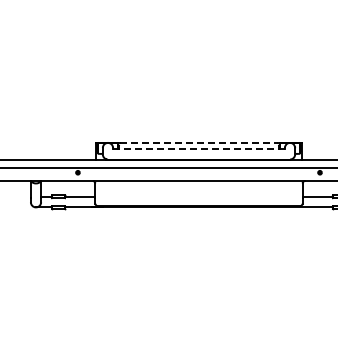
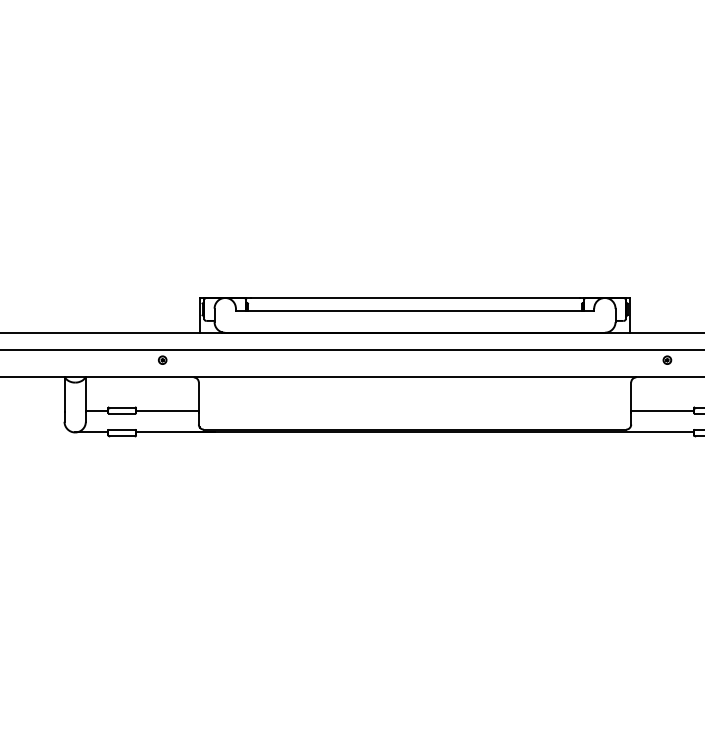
line: (199, 142) -> (416, 297), dashed -> solid
line: (199, 149) -> (416, 311), dashed -> solid

